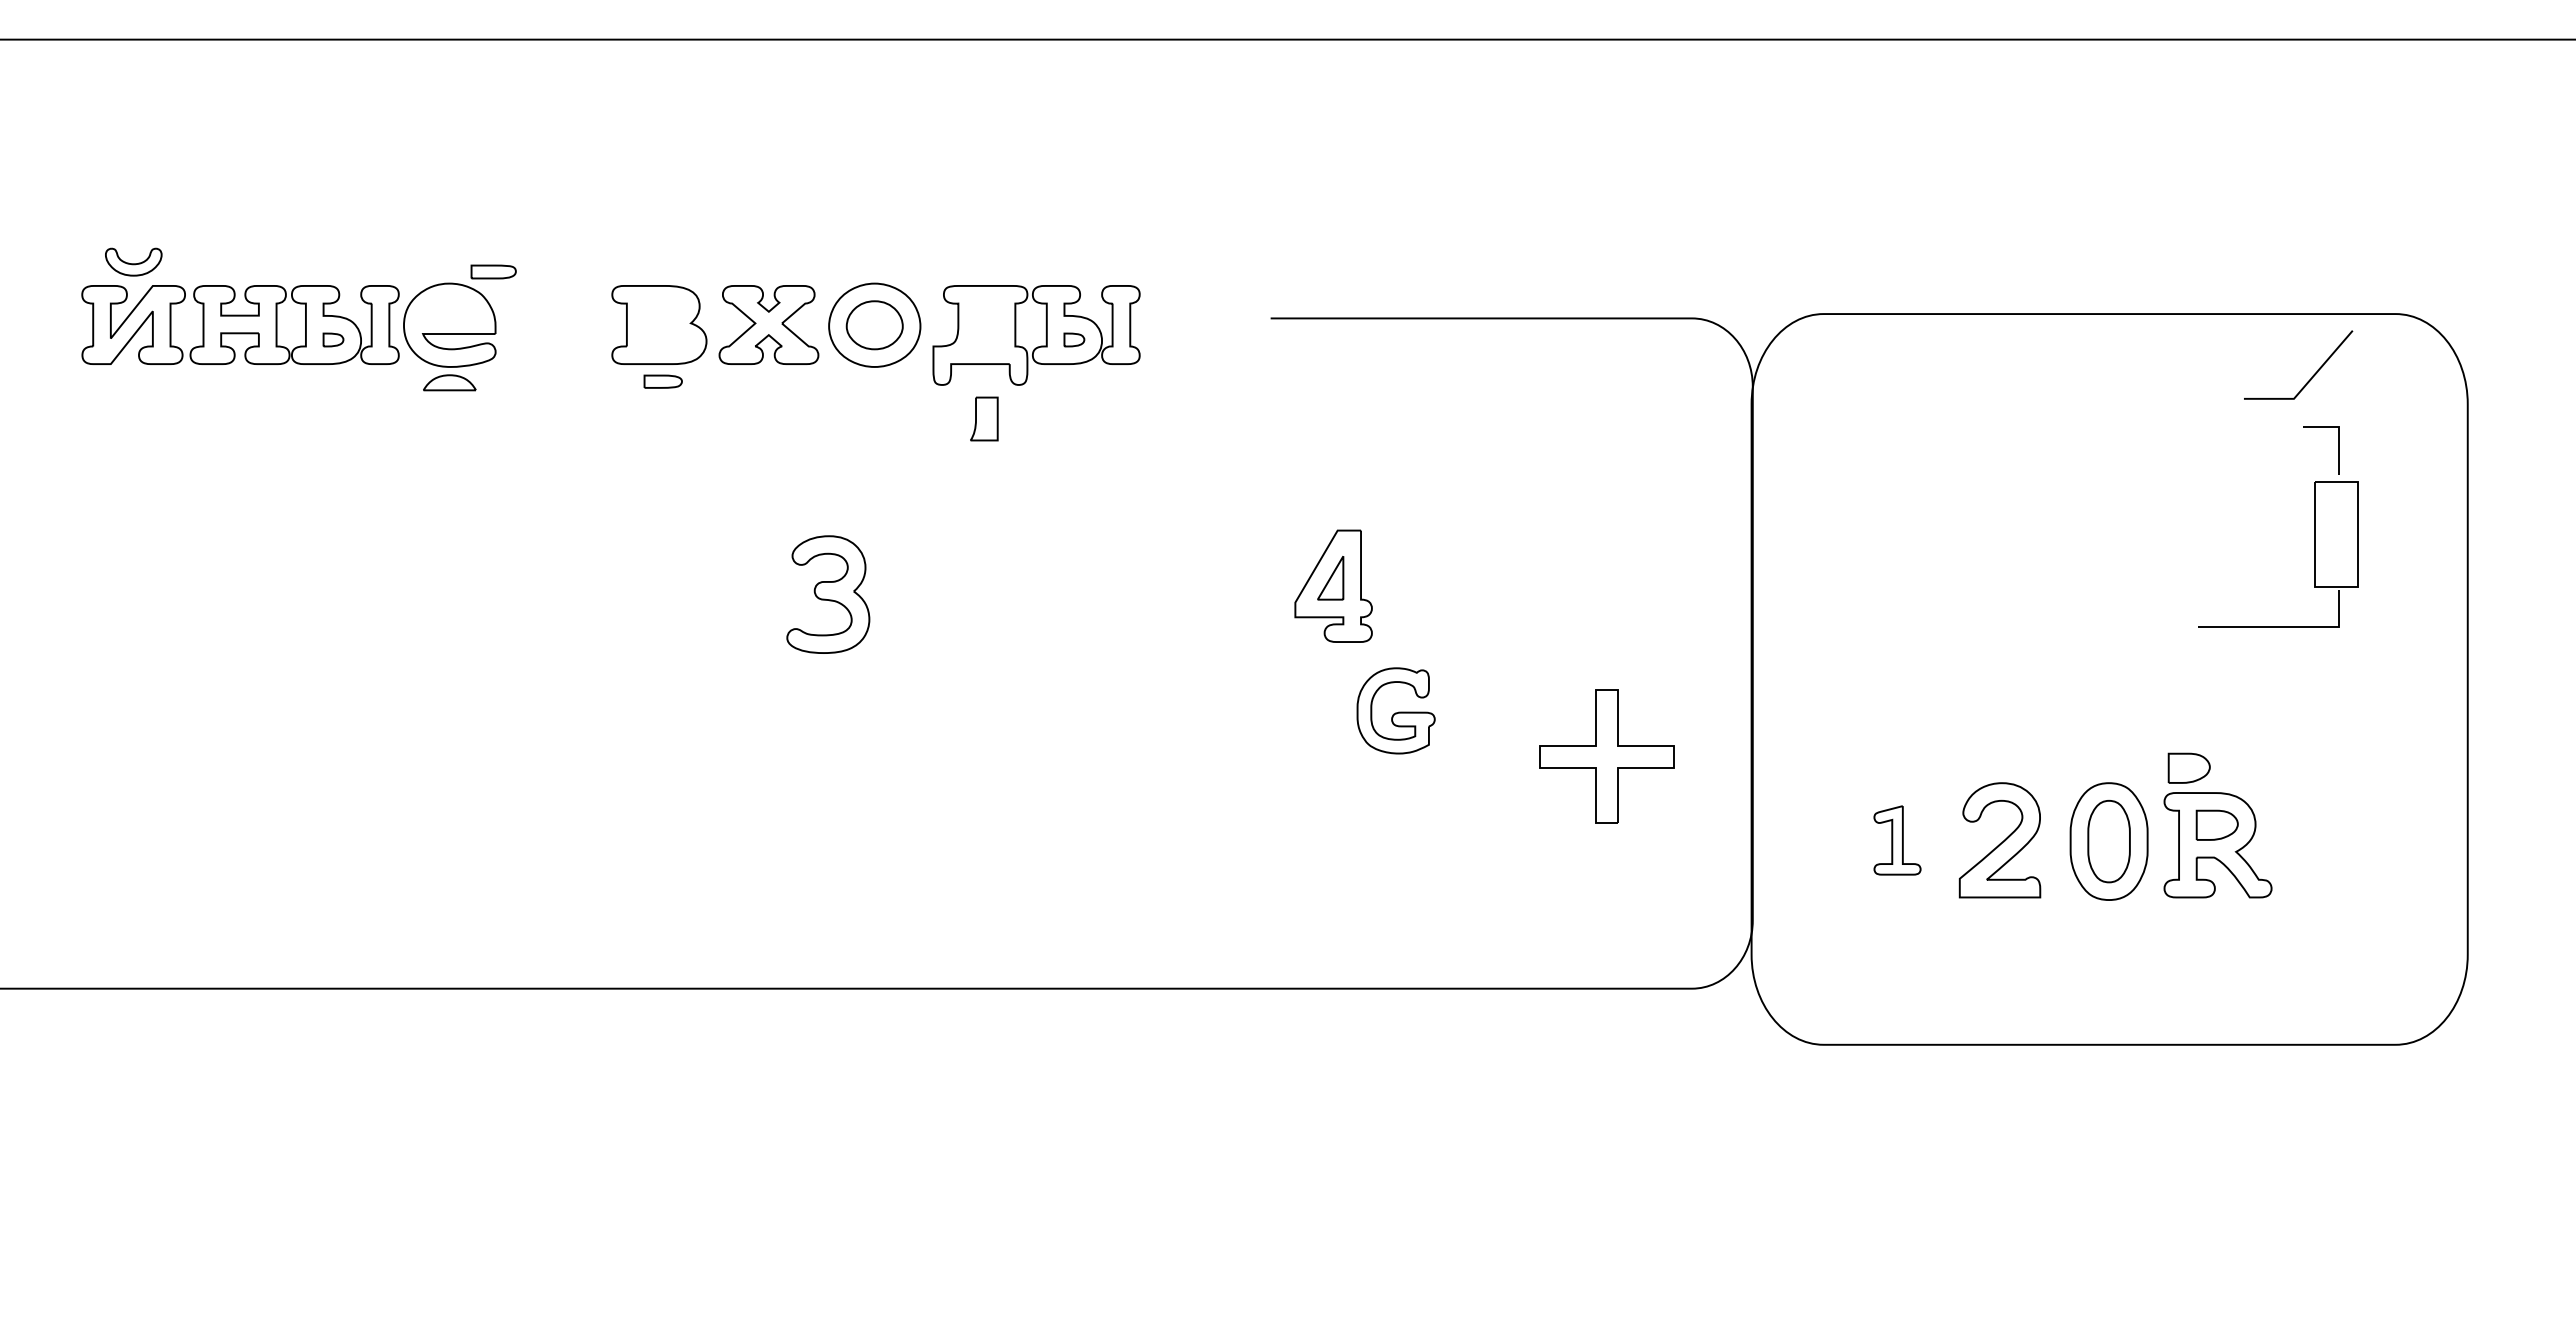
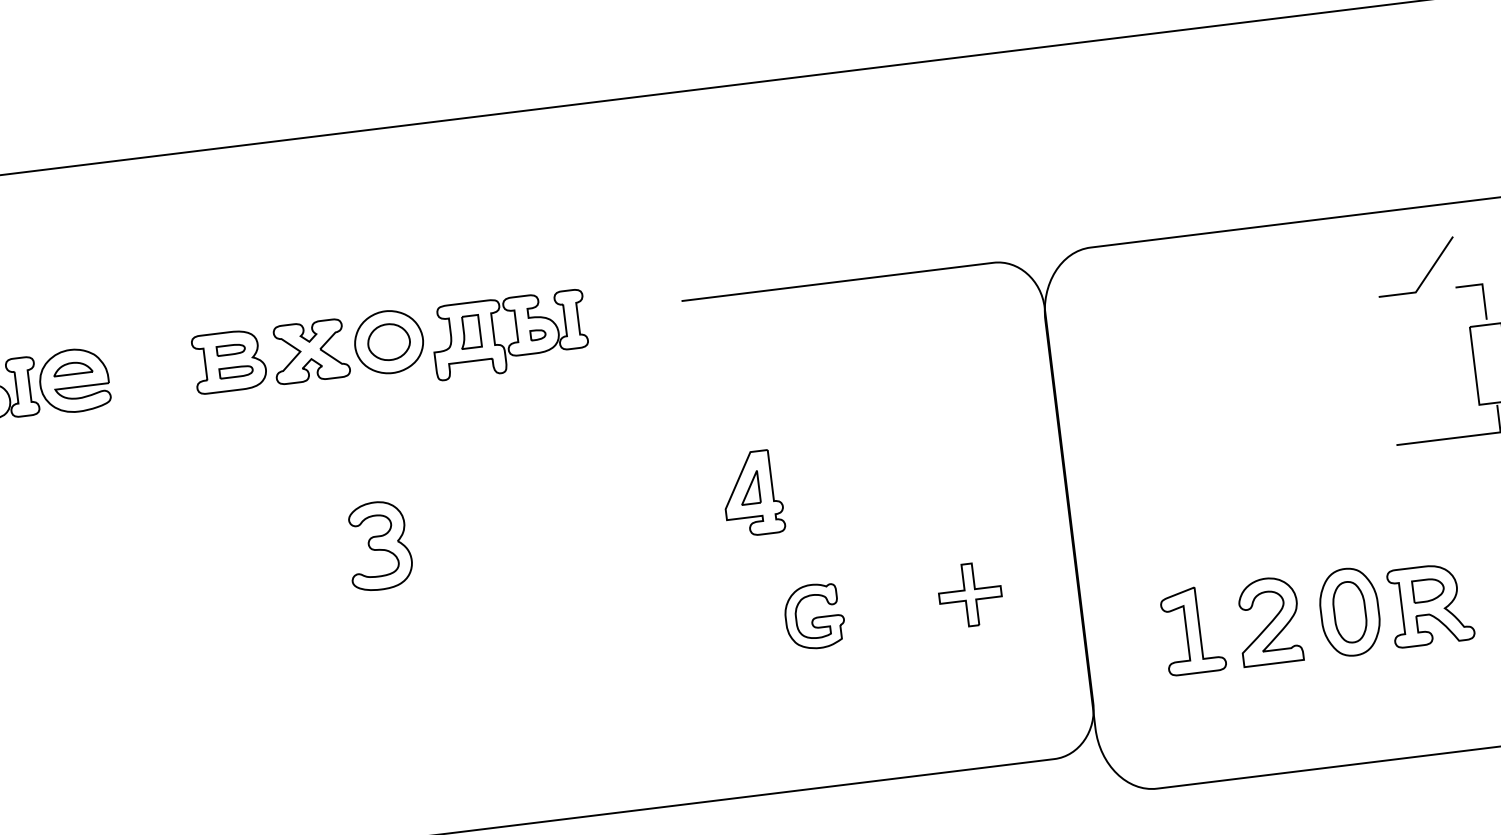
part: (493, 271) -> (236, 371), moved
curve: (2312, 375) -> (1427, 273), moved
part: (662, 381) -> (230, 349), moved
part: (449, 382) -> (72, 368), moved
part: (984, 418) -> (470, 331), moved
part: (1395, 710) -> (814, 616), moved
part: (1606, 756) -> (970, 594), size x0.62
part: (2188, 767) -> (1401, 550), removed
part: (1897, 840) -> (1193, 630), size x1.67

